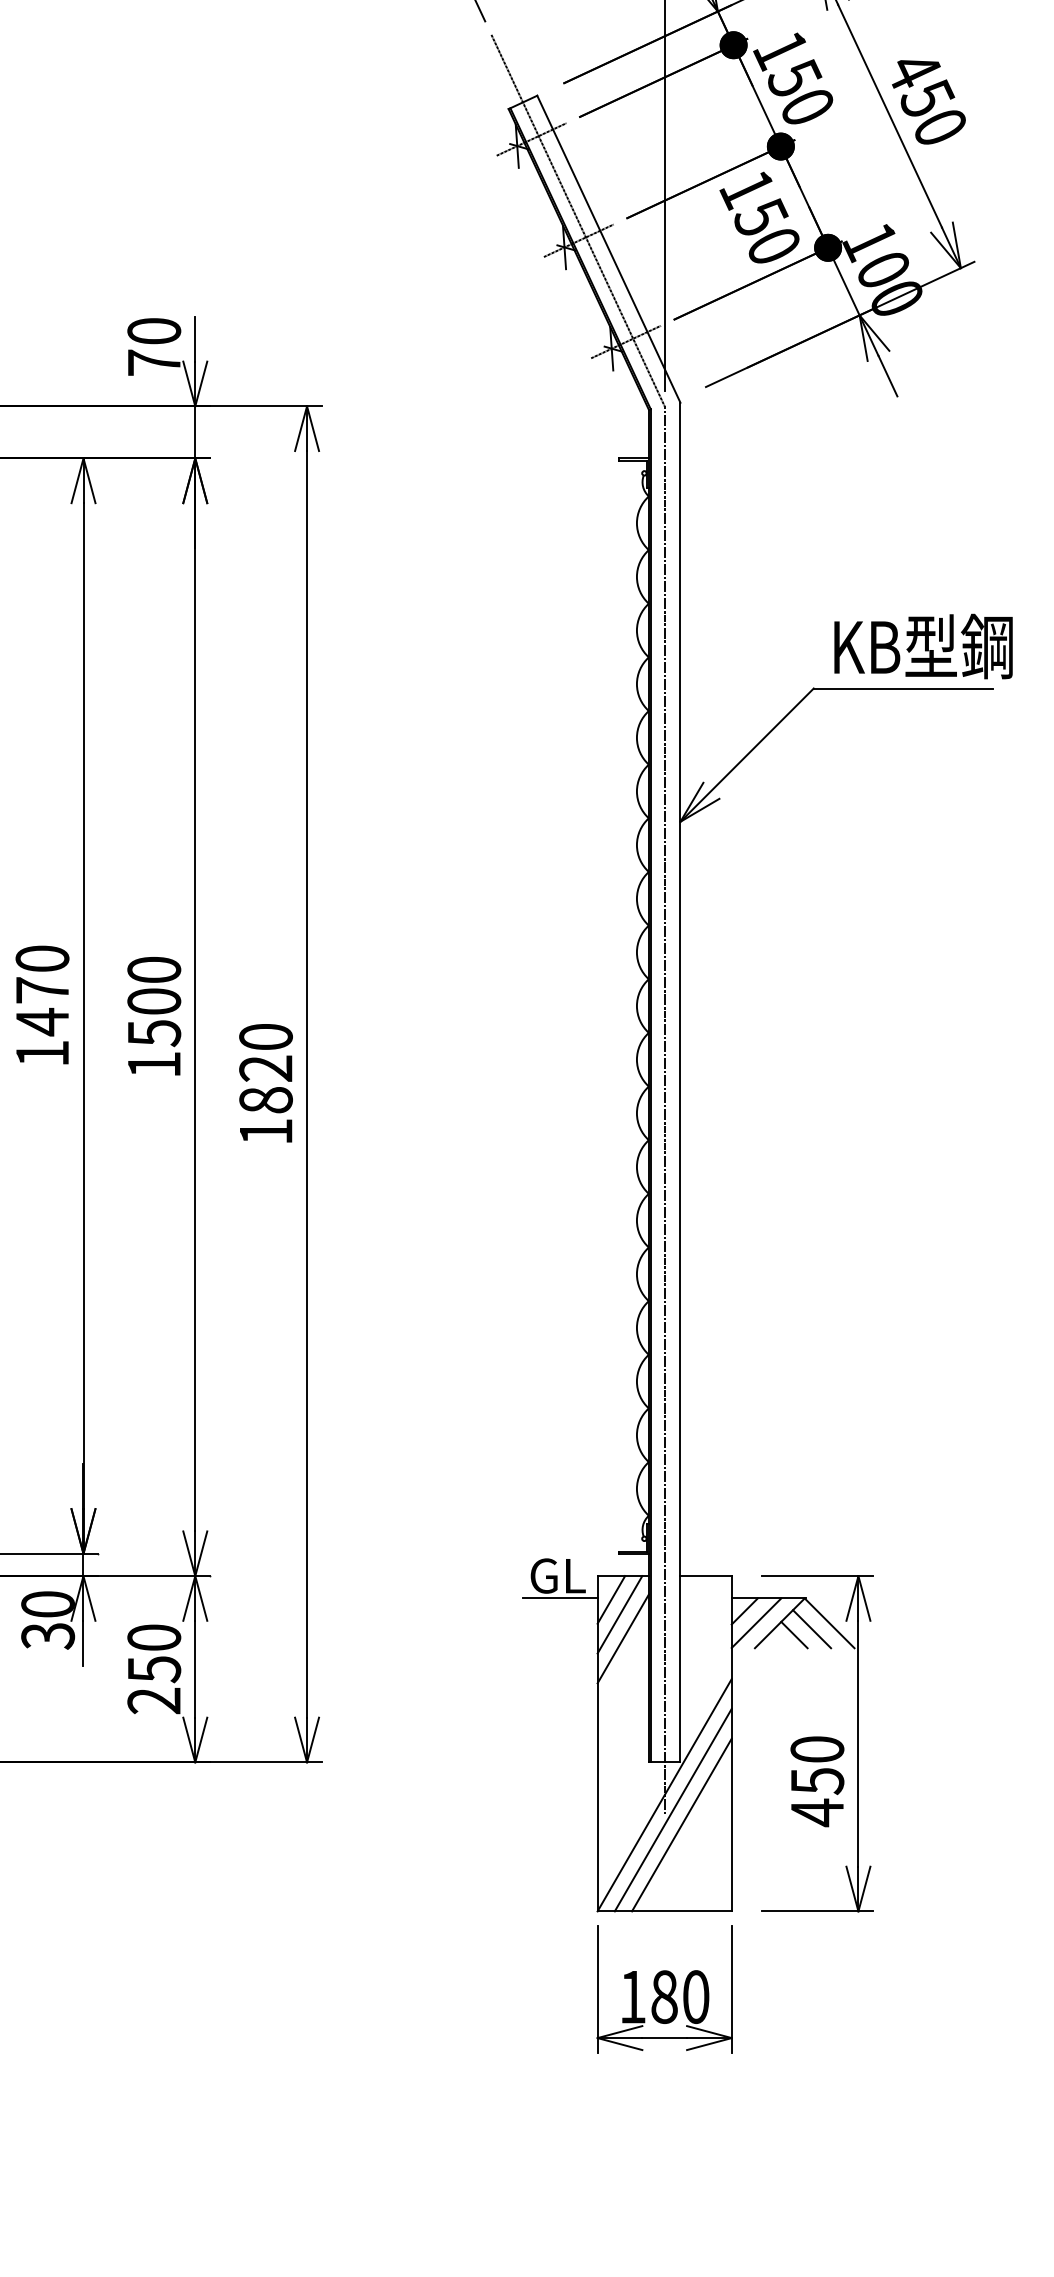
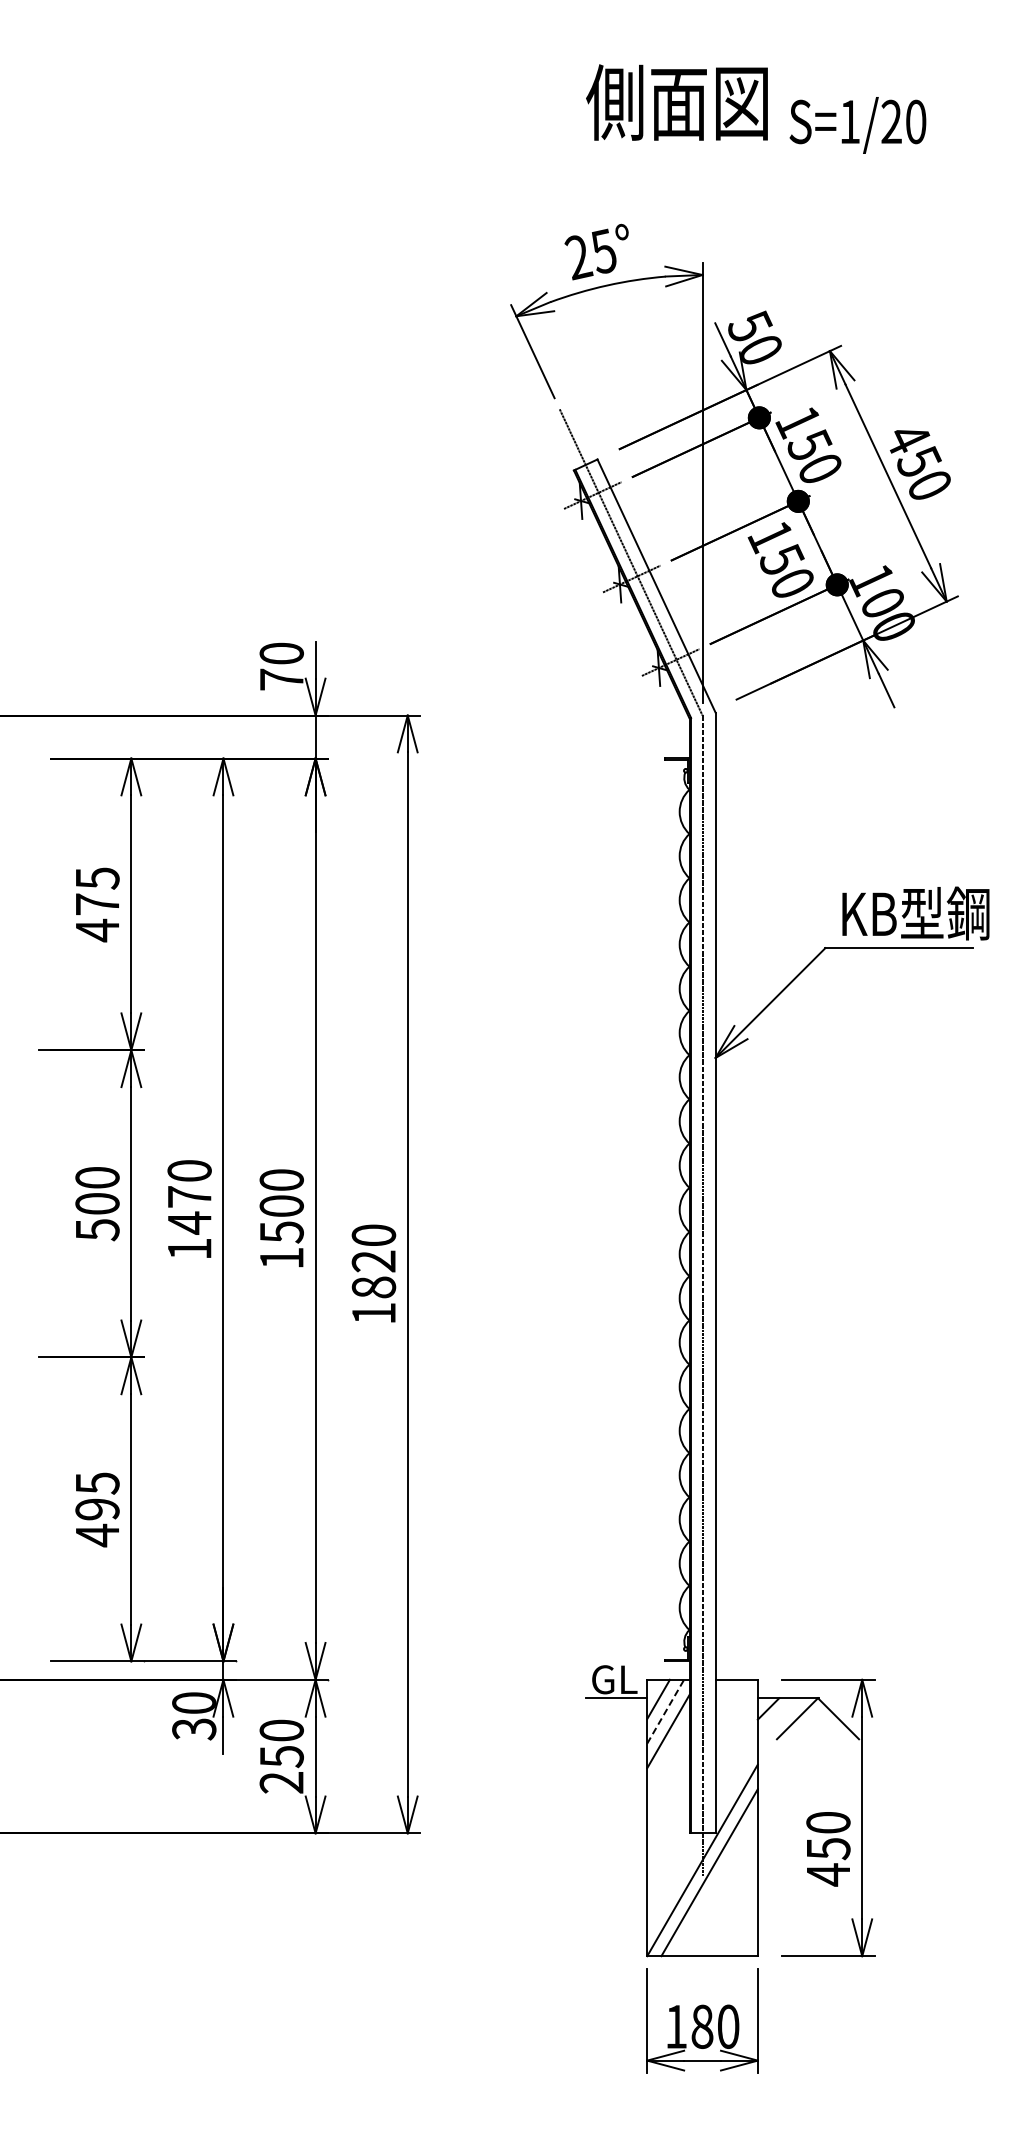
line: (619, 1614) -> (665, 1711), solid -> dashed
line: (755, 1623) -> (777, 1718), removed
line: (811, 1629) -> (823, 1723), removed
line: (794, 1635) -> (809, 1728), removed
line: (681, 1824) -> (716, 1884), removed

